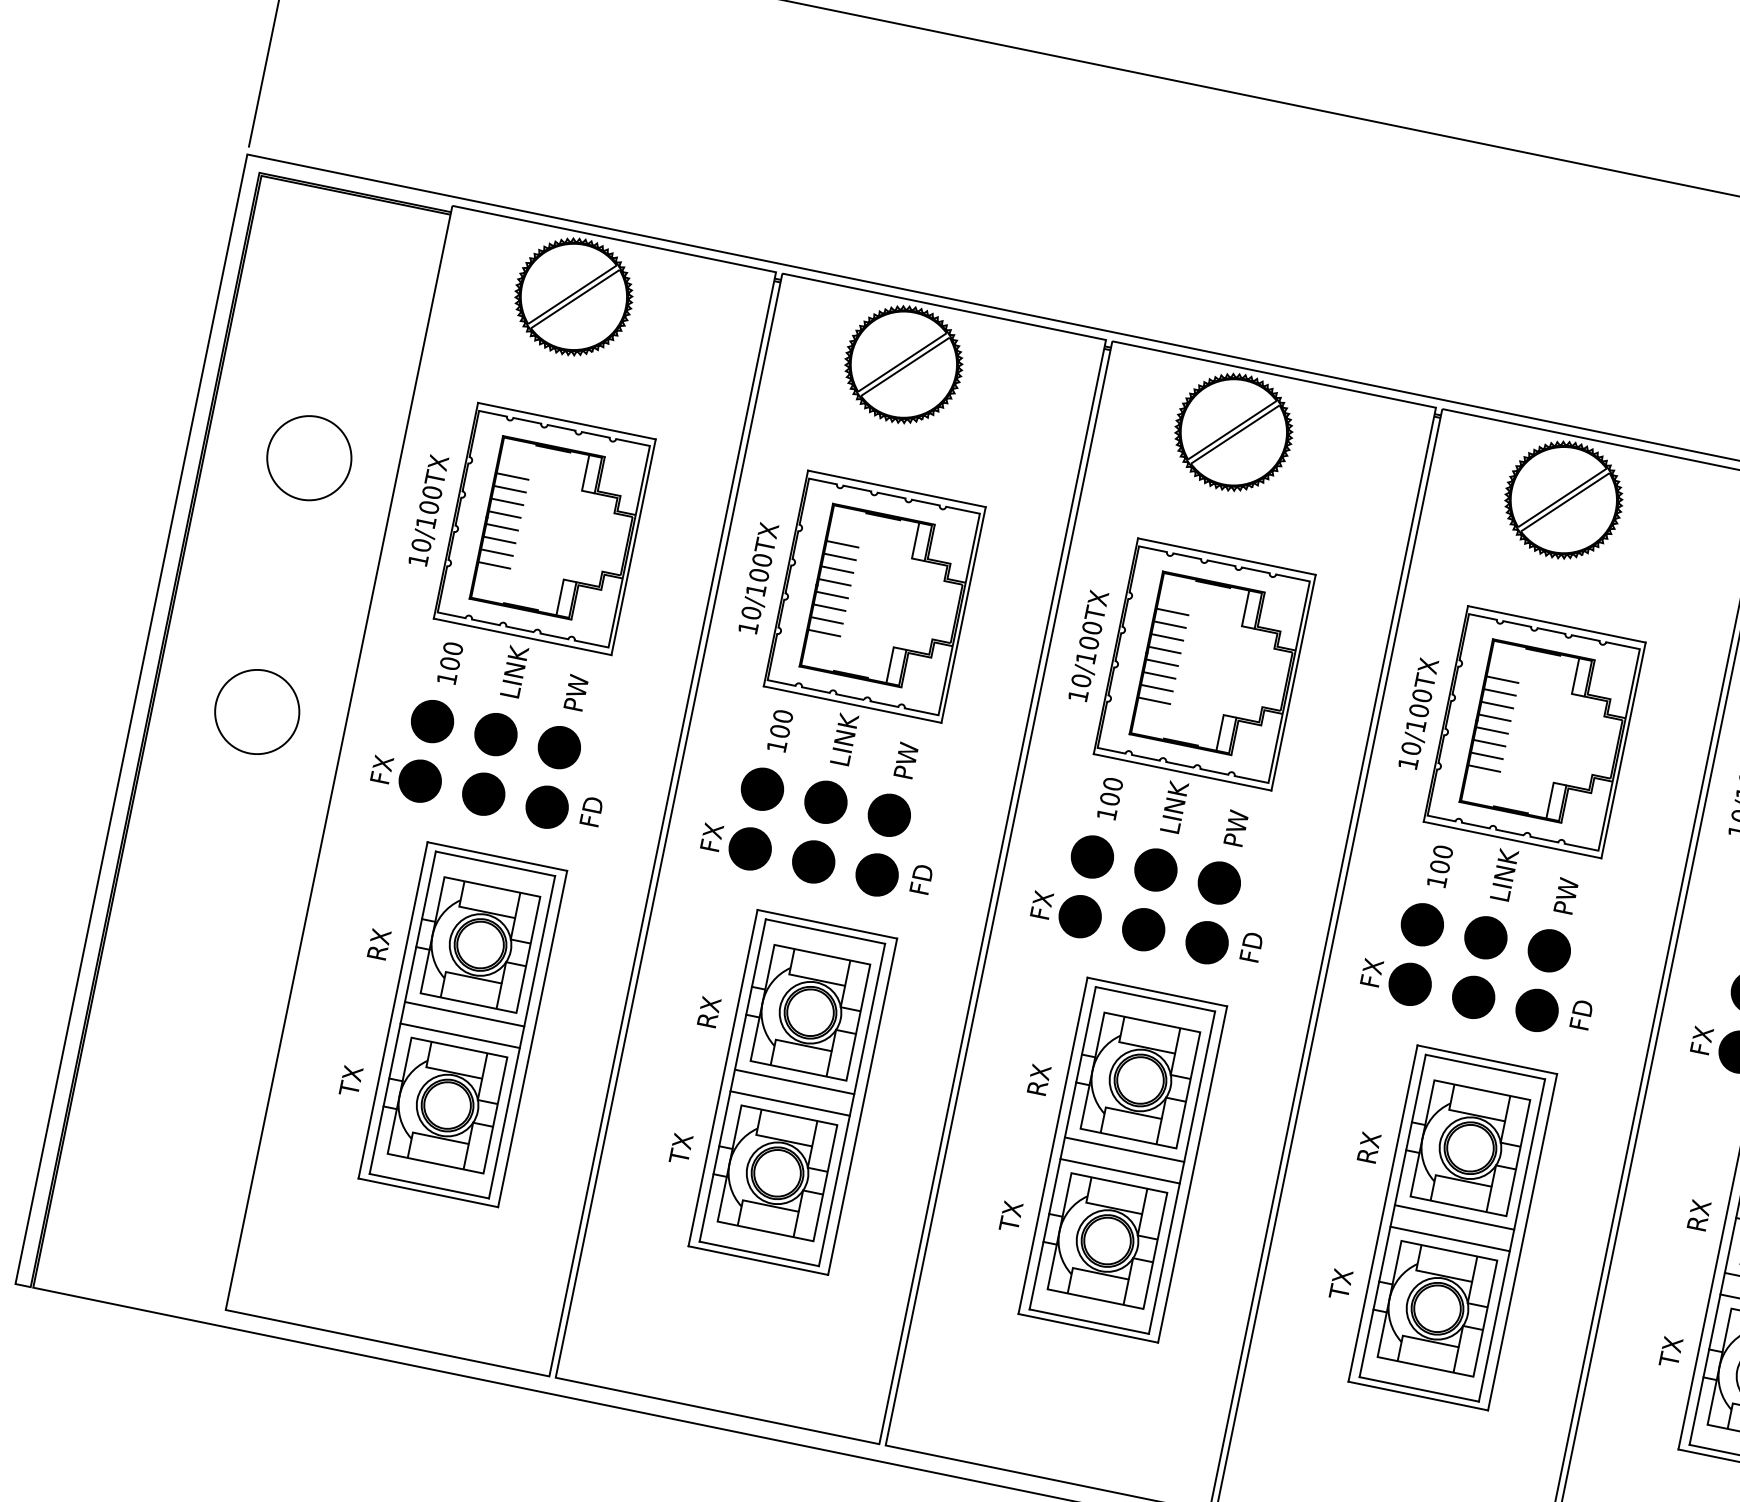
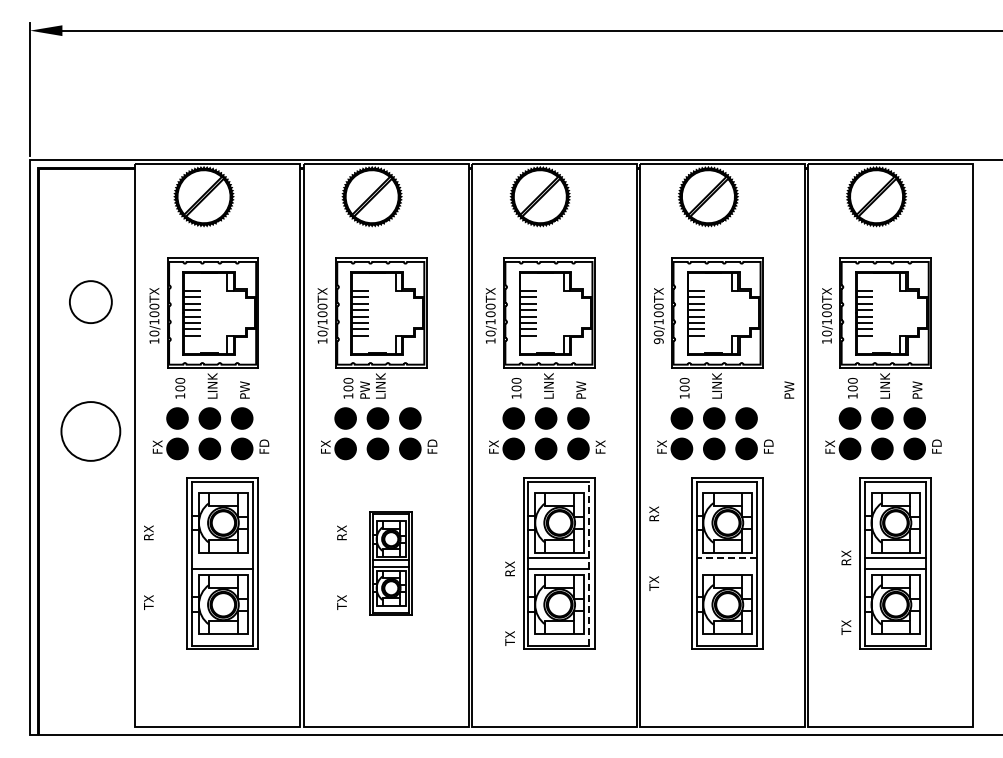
circle: (256, 711) -> (90, 431), size x1.4
text: (905, 759) -> (364, 389), moved
text: (1407, 764) -> (658, 341), 10/100TX -> 90/100TX
text: (1566, 894) -> (789, 389), moved
text: (1252, 940) -> (600, 443), FD -> FX
text: (364, 1012) -> (148, 567), moved
line: (464, 1014) -> (222, 558), removed
part: (792, 1091) -> (390, 563), size x0.6
text: (1024, 1147) -> (509, 603), moved
line: (1182, 1172) -> (589, 563), solid -> dashed
text: (1353, 1215) -> (653, 548), moved
line: (1453, 1217) -> (726, 558), solid -> dashed
line: (1449, 1238) -> (726, 569), removed
text: (1685, 1283) -> (846, 592), moved

